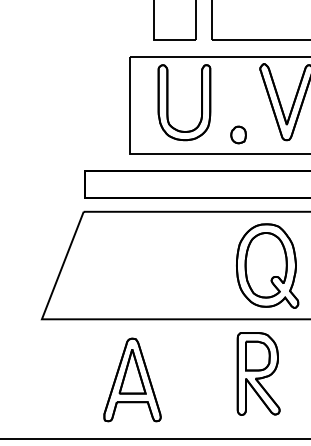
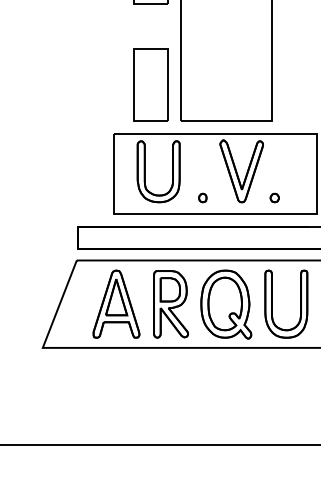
part: (238, 134) -> (202, 197), size x0.62
part: (257, 374) -> (170, 304), moved
part: (132, 379) -> (116, 303), moved

